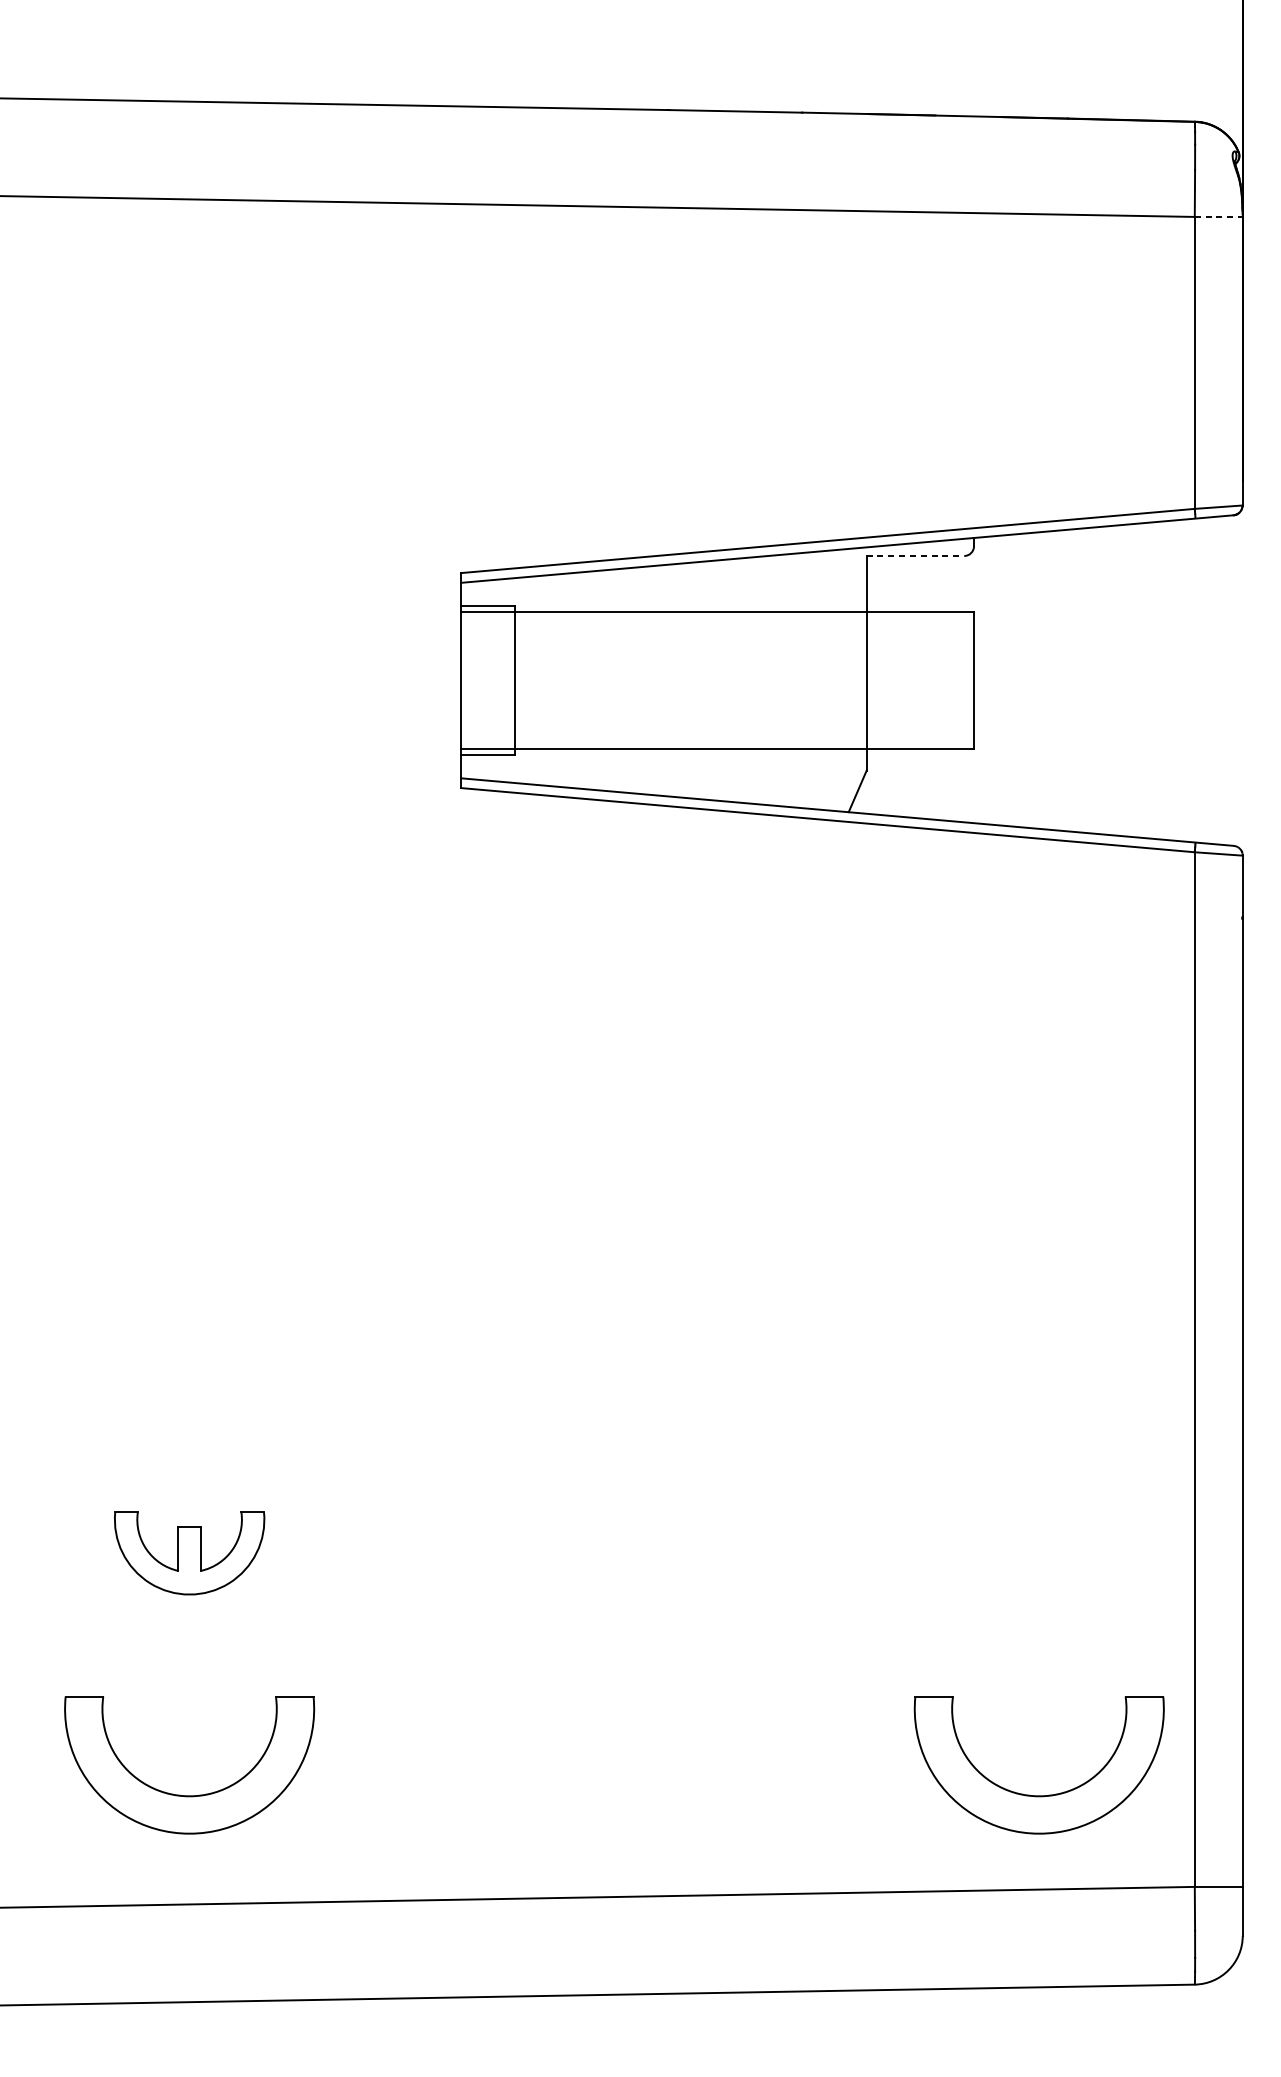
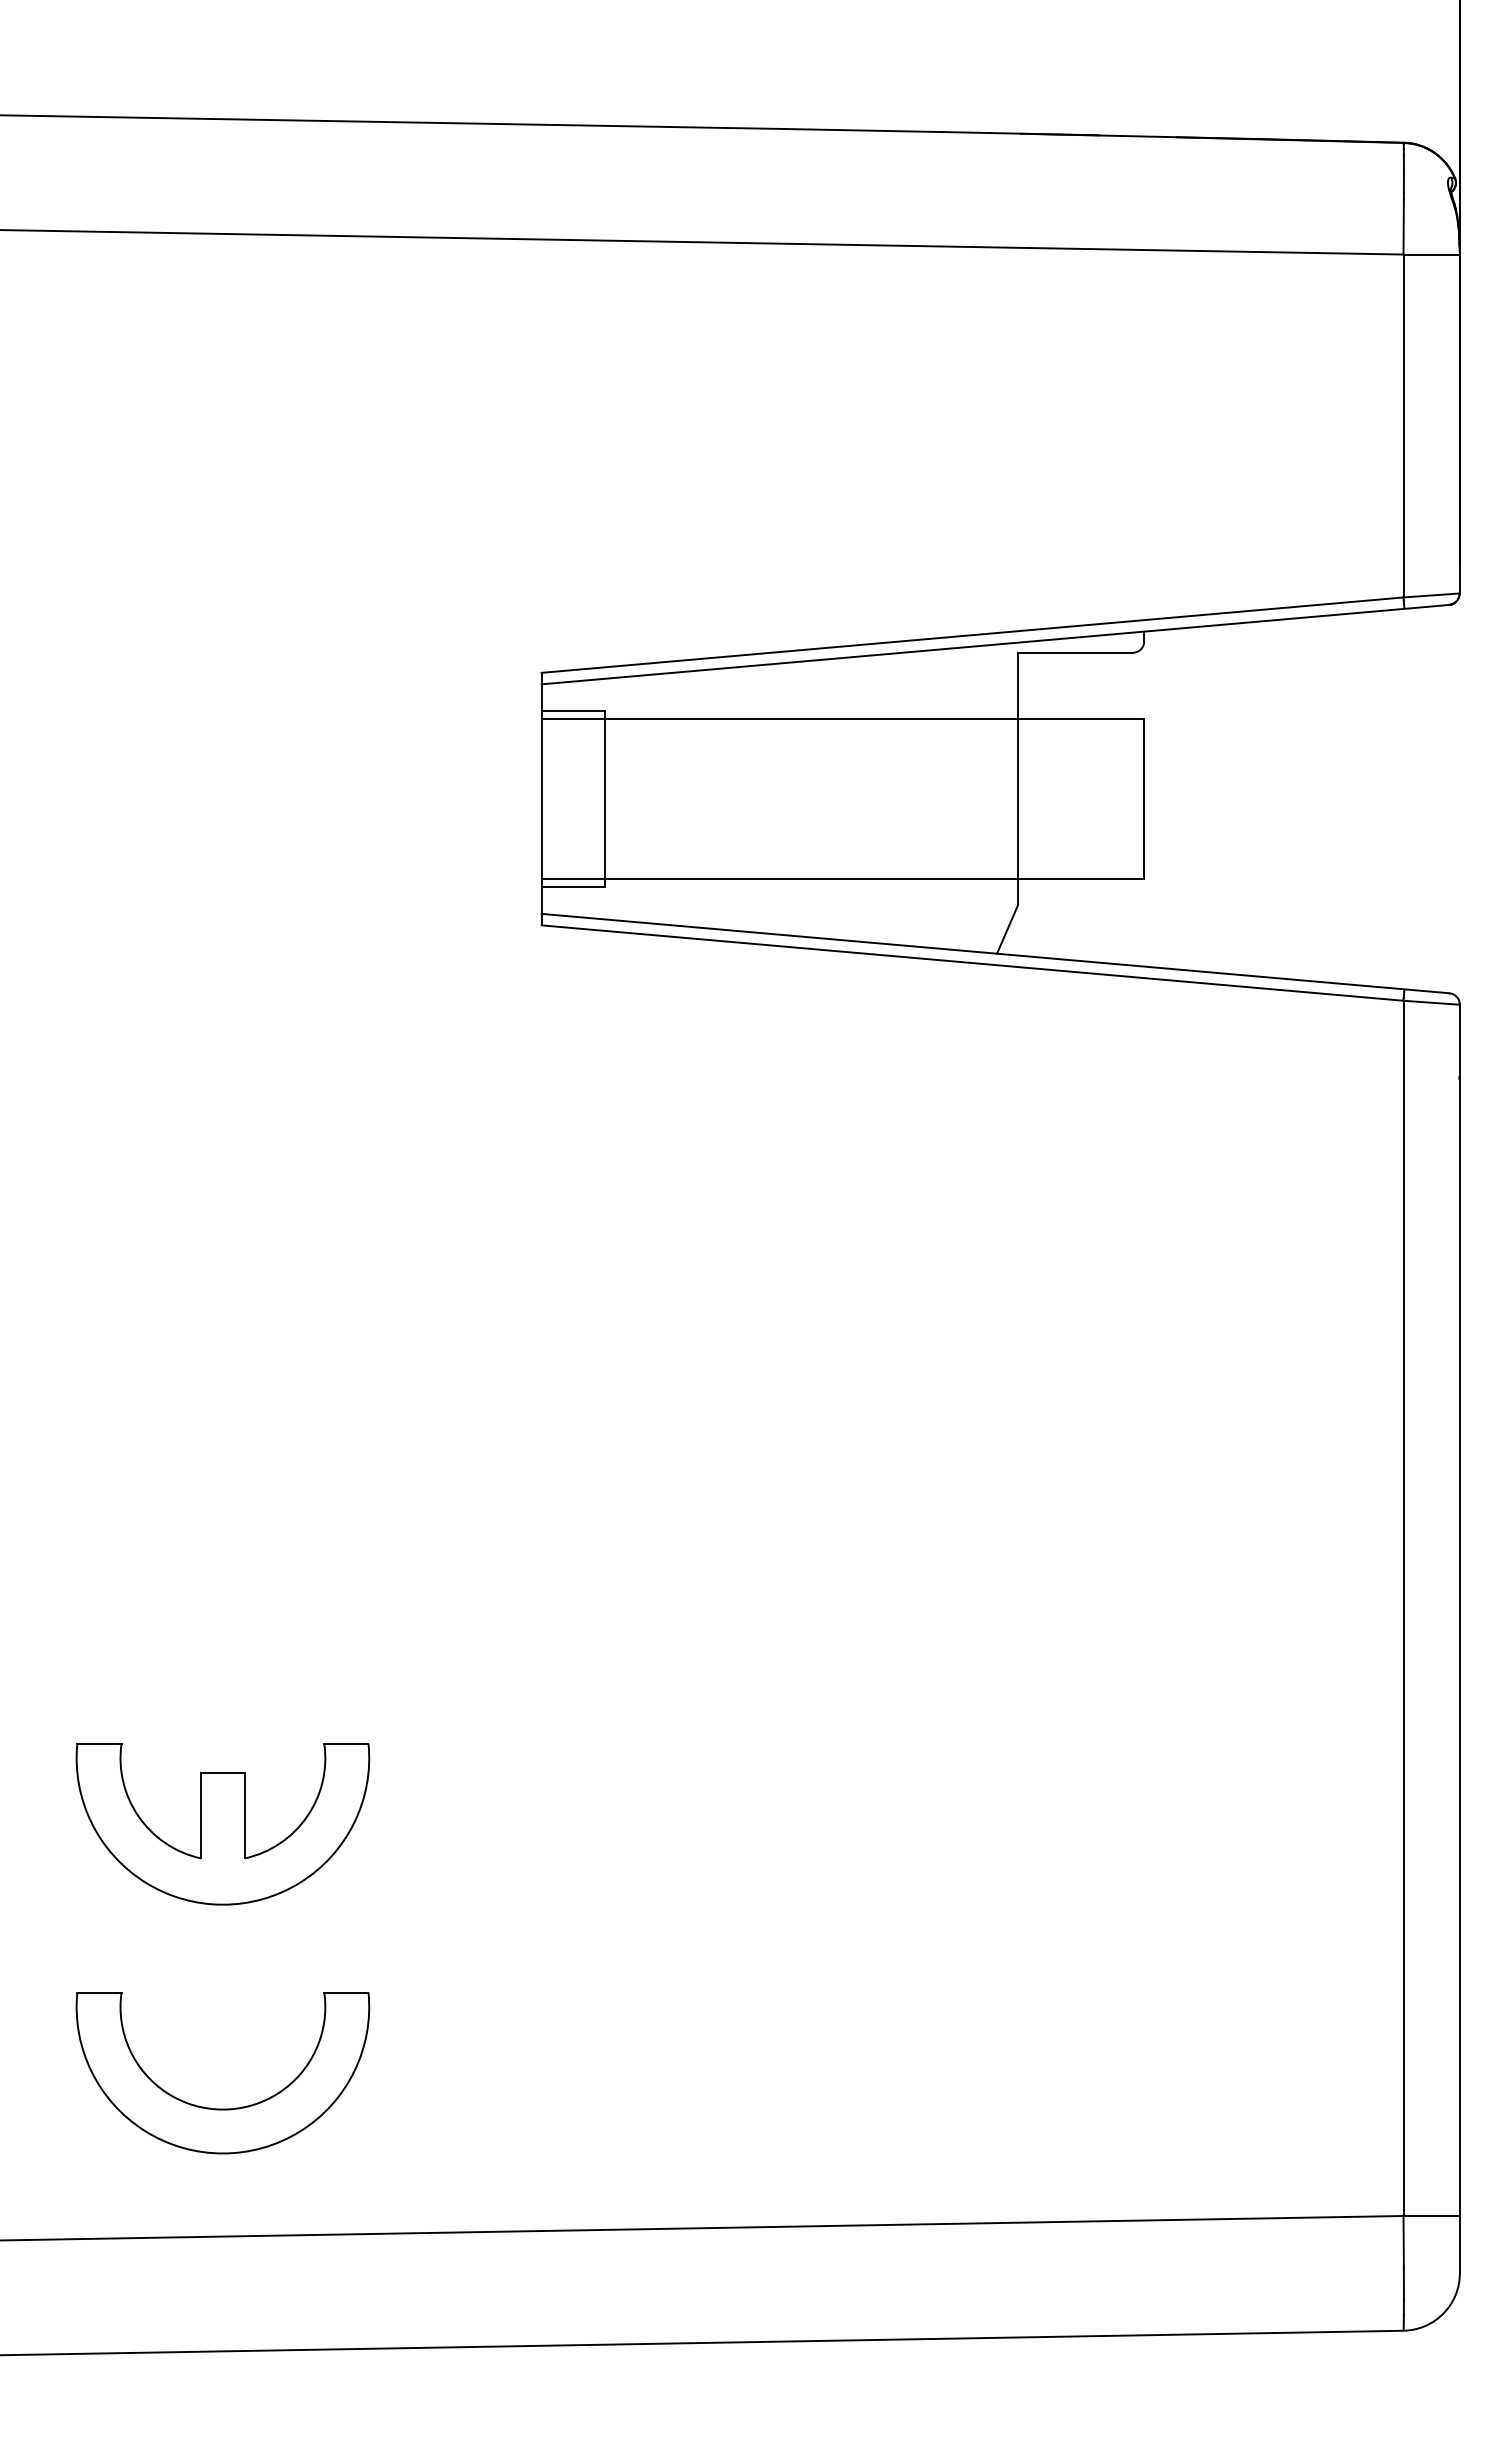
line: (1219, 216) -> (1432, 254), dashed -> solid
line: (915, 555) -> (1075, 652), dashed -> solid
part: (189, 1553) -> (222, 1824), size x1.67
part: (1038, 1795) -> (1220, 2108), removed

